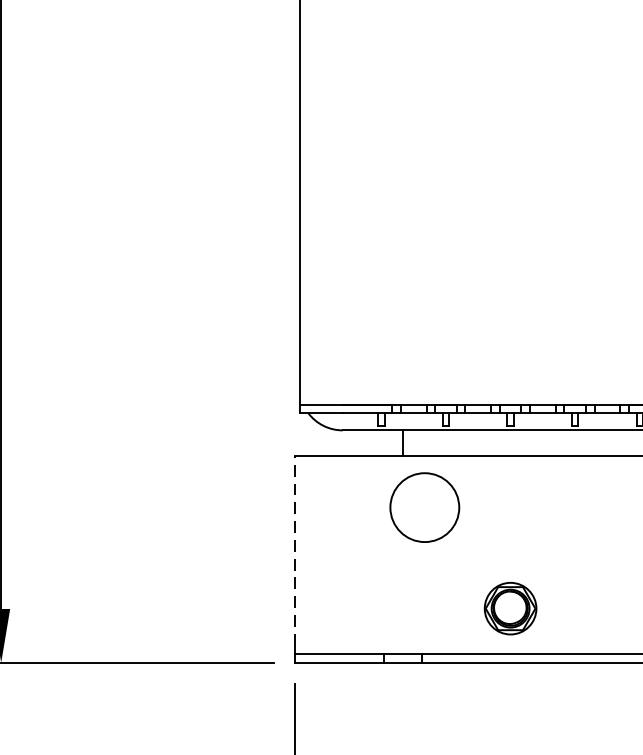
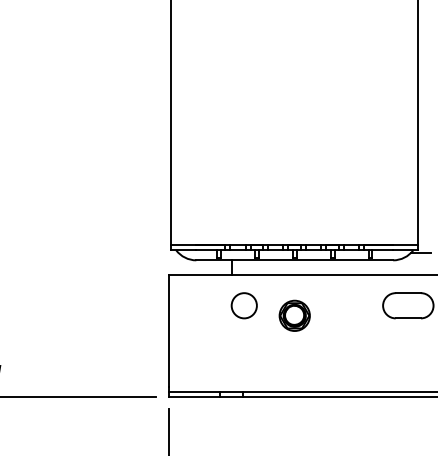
circle: (423, 507) -> (243, 305), size x0.62
line: (295, 551) -> (168, 331), dashed -> solid
part: (510, 608) -> (294, 315), moved

